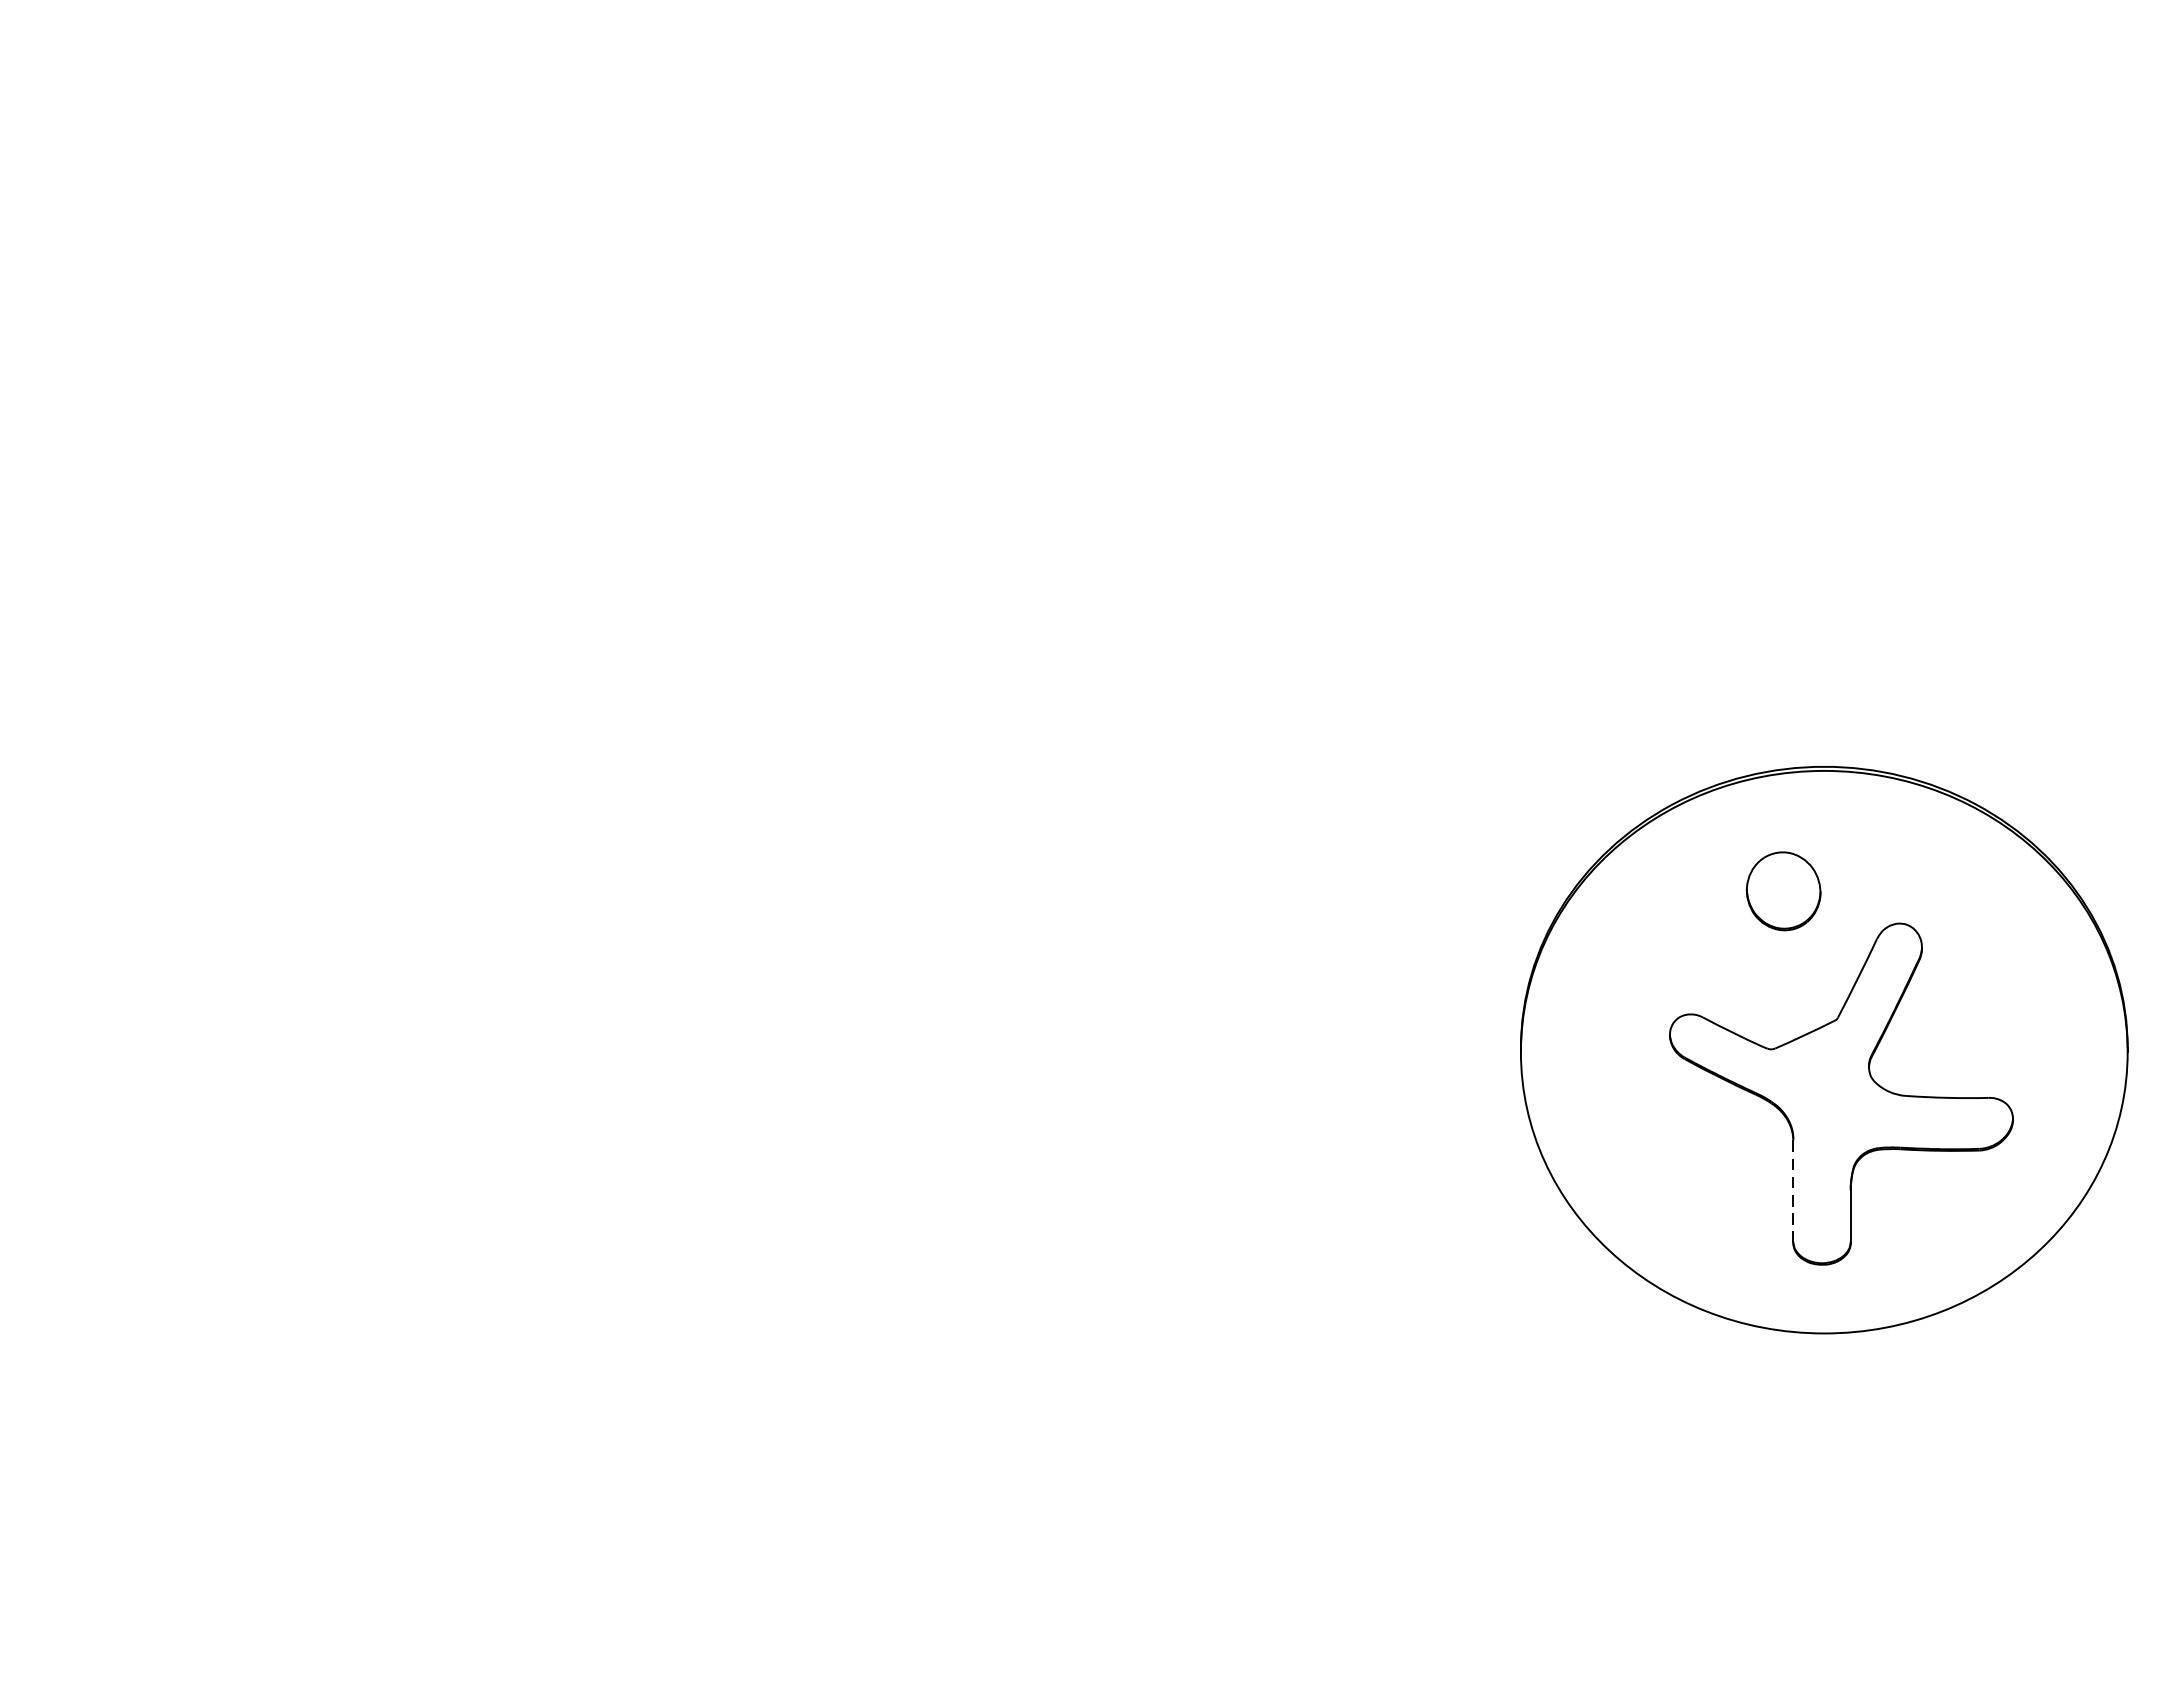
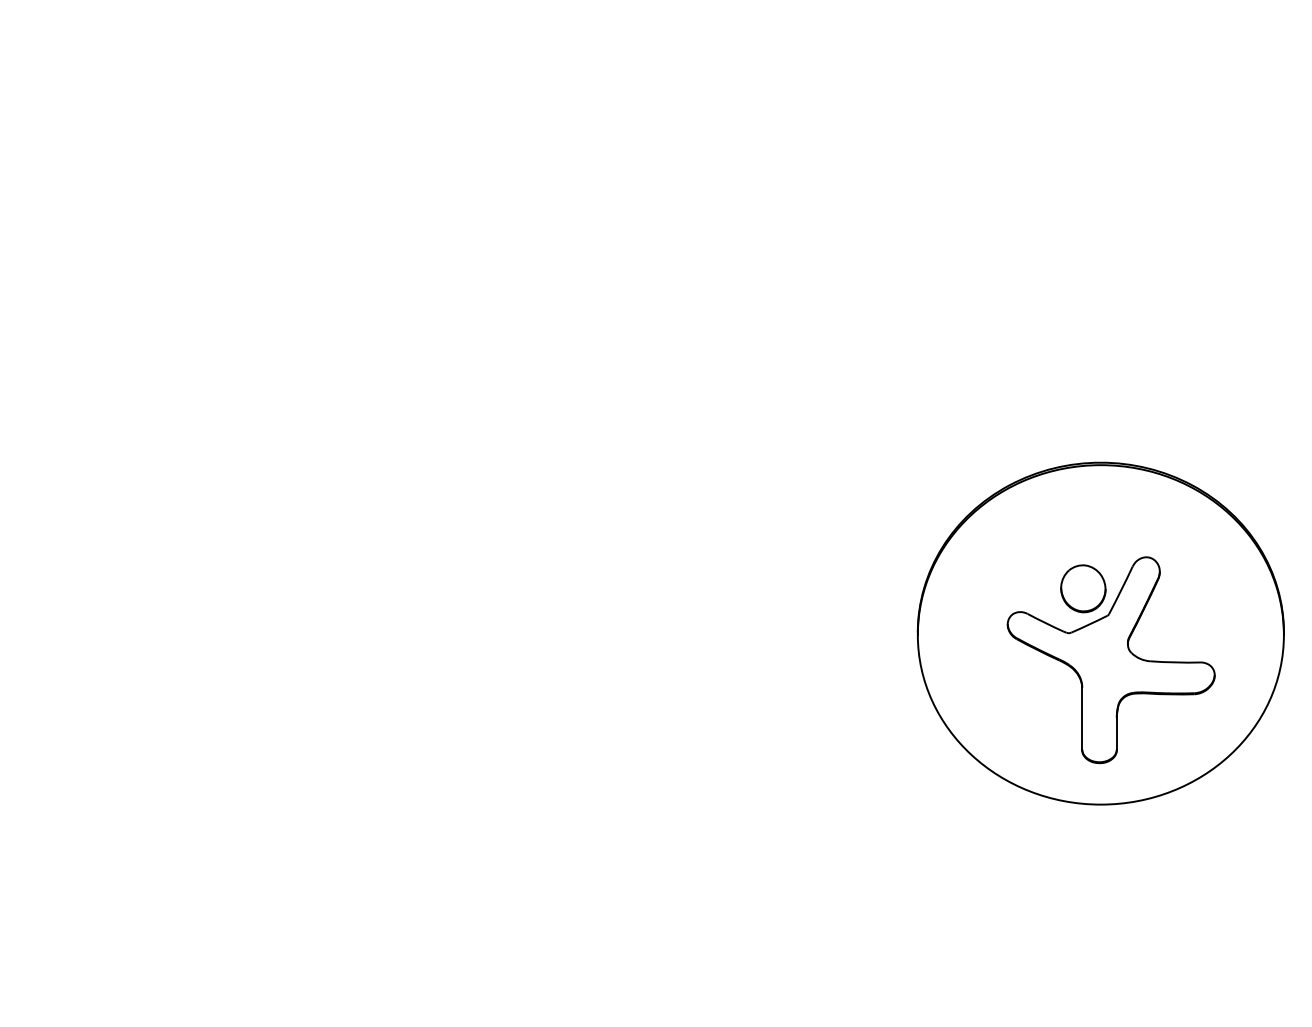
part: (1783, 890) -> (1083, 588), moved
line: (1793, 1190) -> (1082, 718), dashed -> solid

